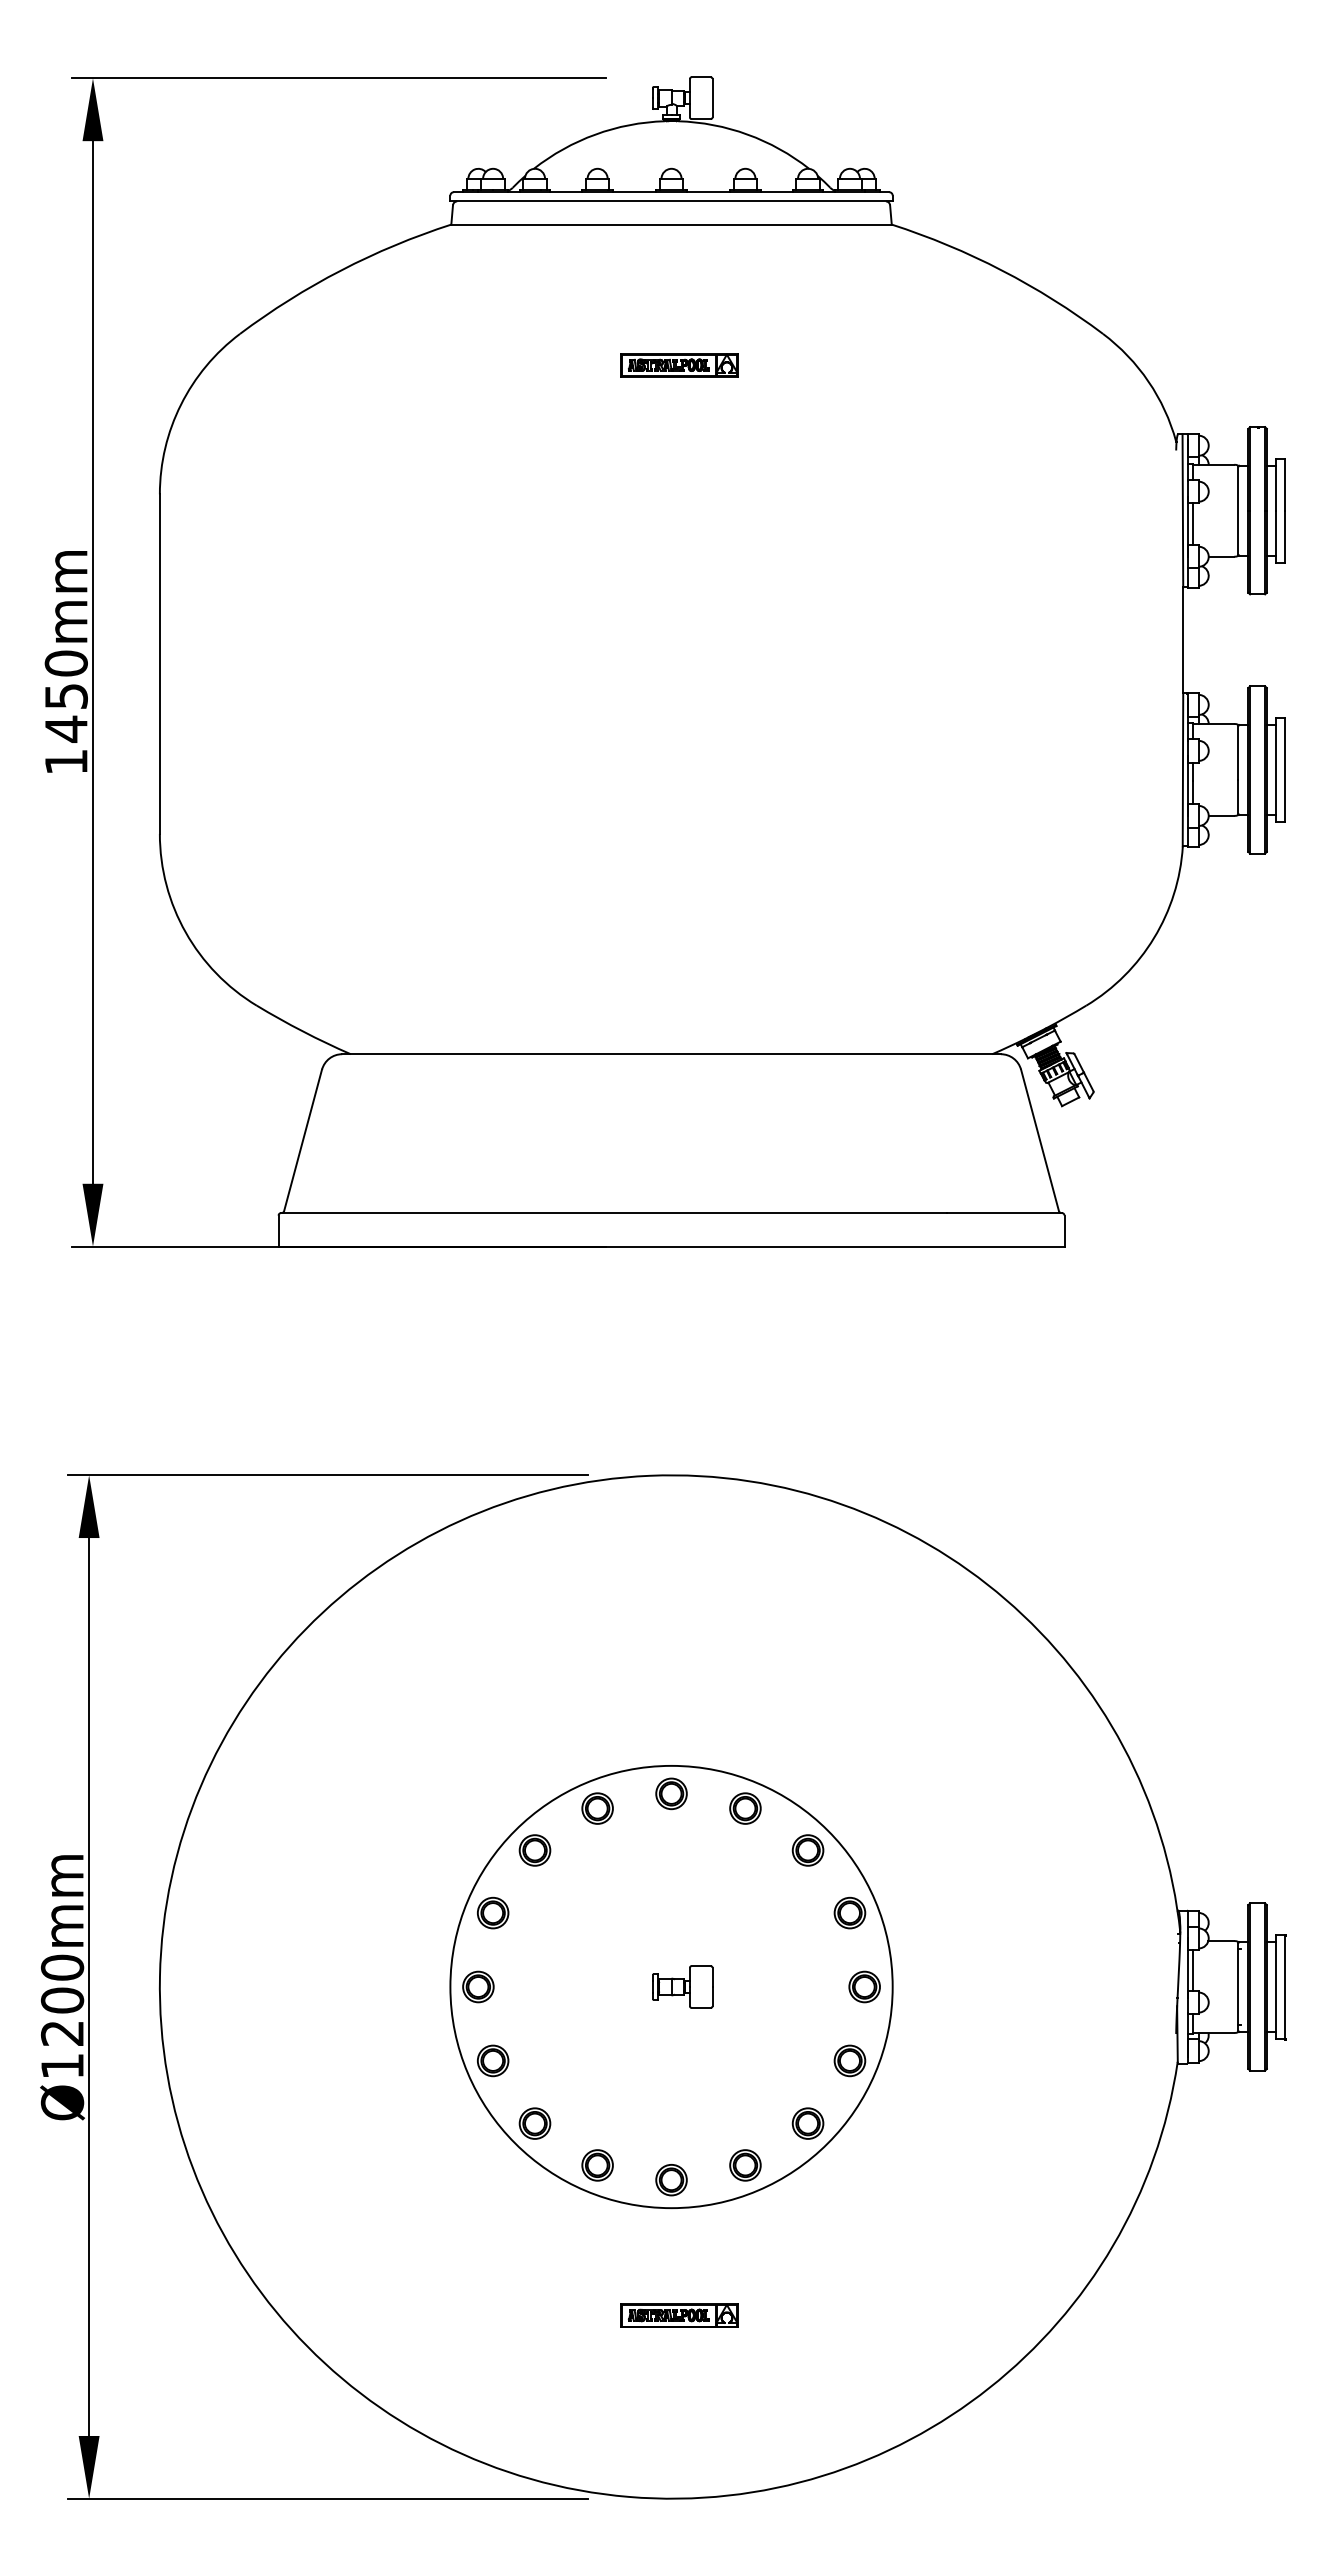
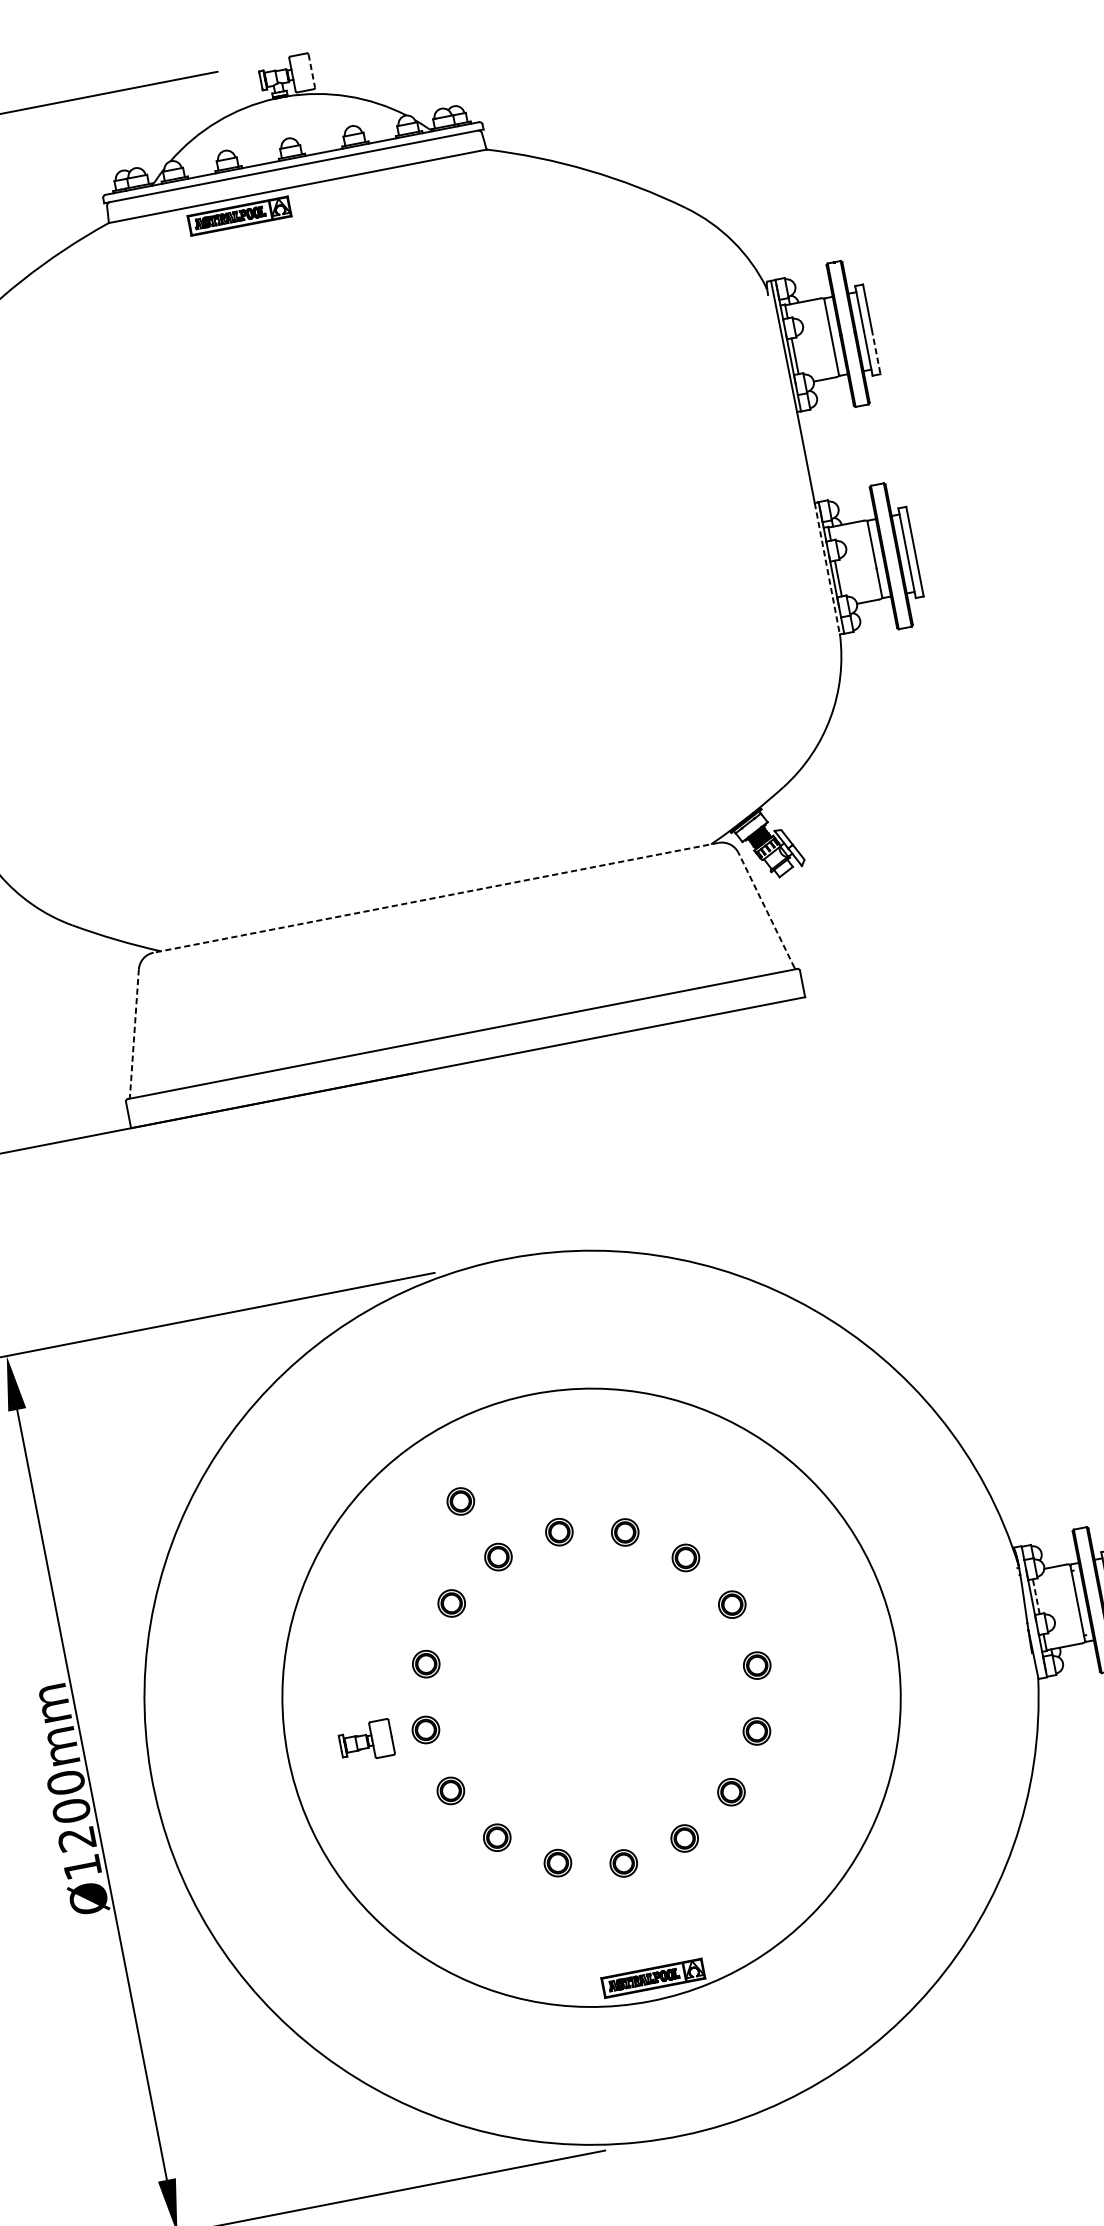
line: (712, 98) -> (311, 71), solid -> dashed
part: (679, 365) -> (239, 216), moved
line: (1285, 537) -> (876, 352), solid -> dashed
line: (1182, 769) -> (826, 568), solid -> dashed
line: (671, 1054) -> (436, 898), solid -> dashed
line: (1039, 1139) -> (765, 909), solid -> dashed
line: (302, 1140) -> (133, 1033), solid -> dashed
part: (567, 1737) -> (460, 1501), added
line: (1193, 1970) -> (1036, 1596), solid -> dashed
circle: (671, 1986) -> (591, 1697), size x1.6
part: (682, 1986) -> (365, 1741), moved

